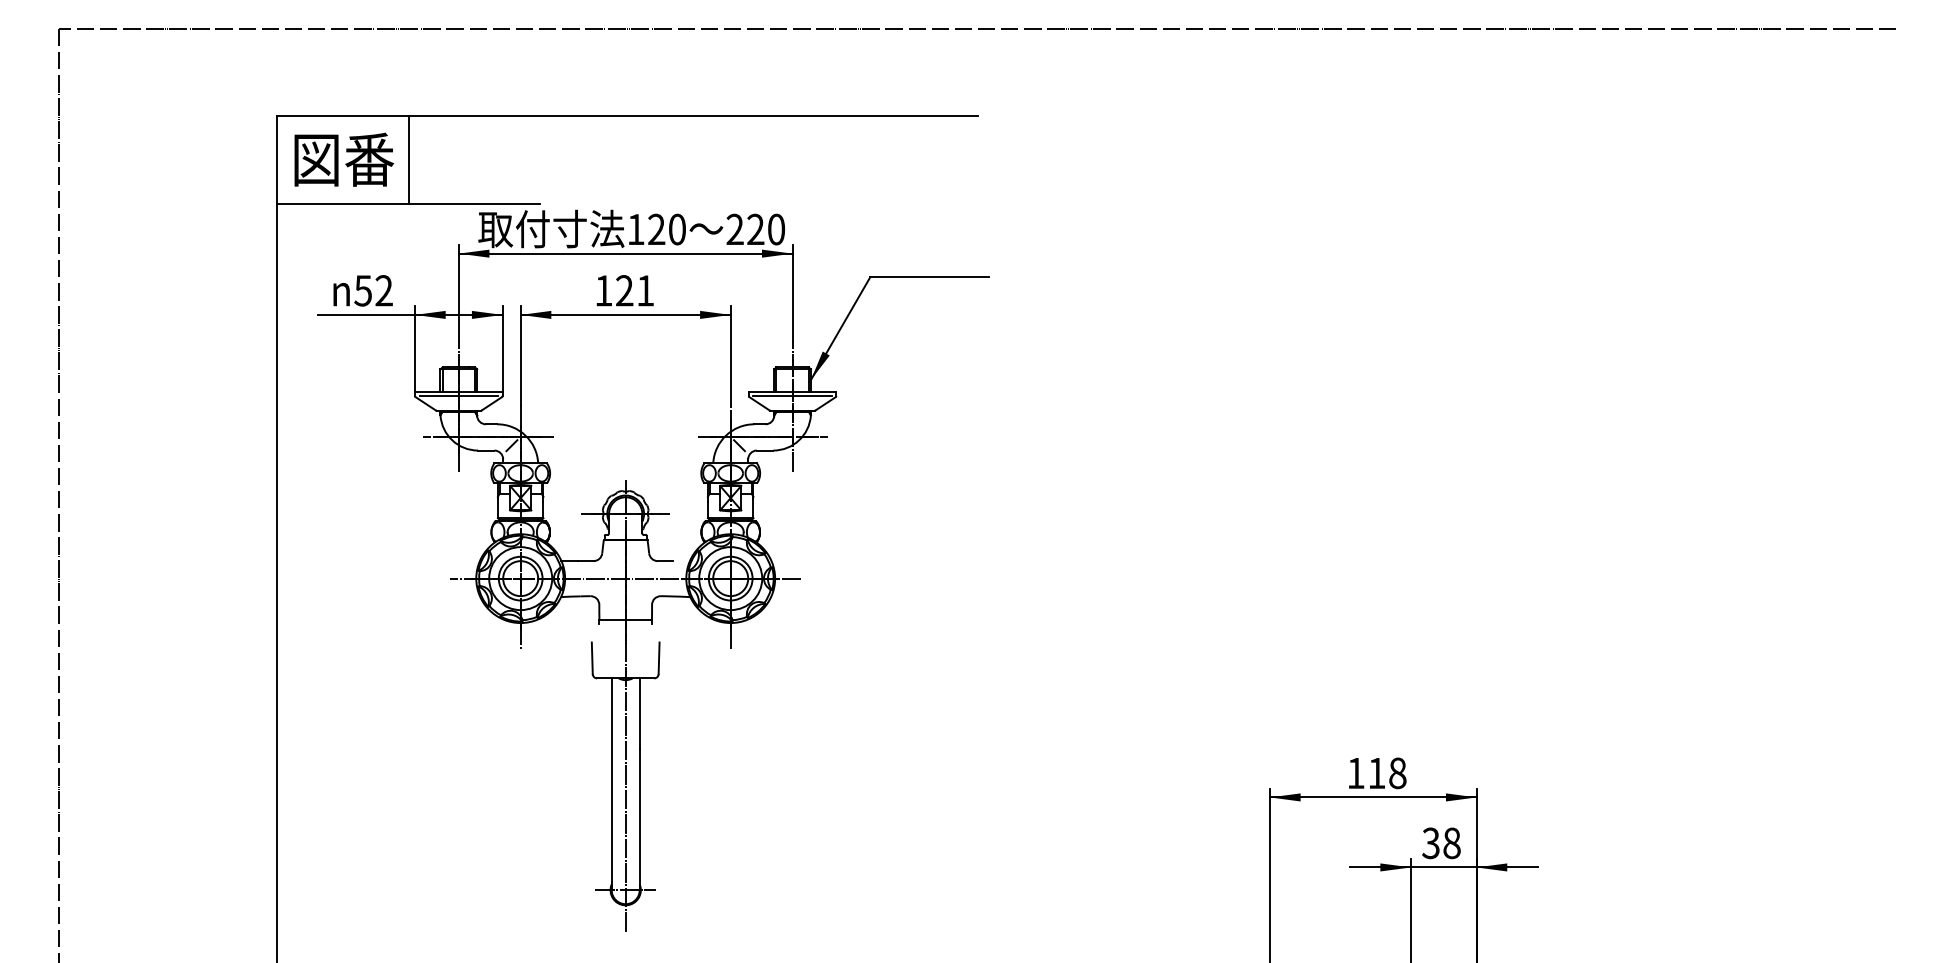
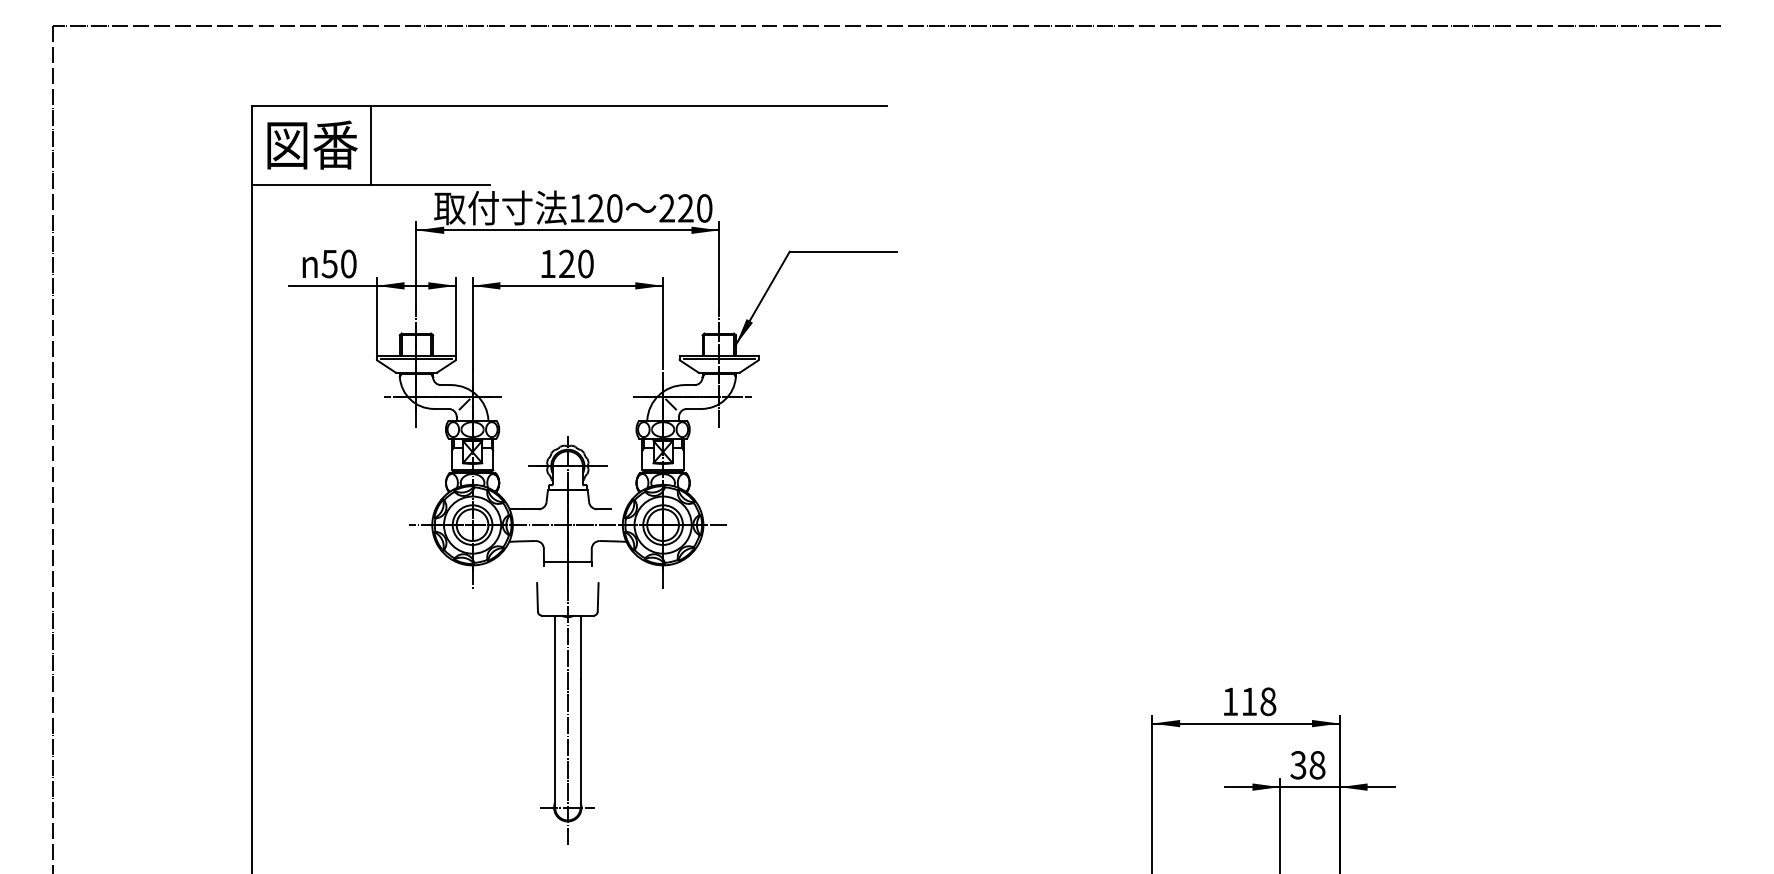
text: (383, 290) -> (348, 263), 52 -> 50
text: (645, 290) -> (585, 263), 121 -> 120

